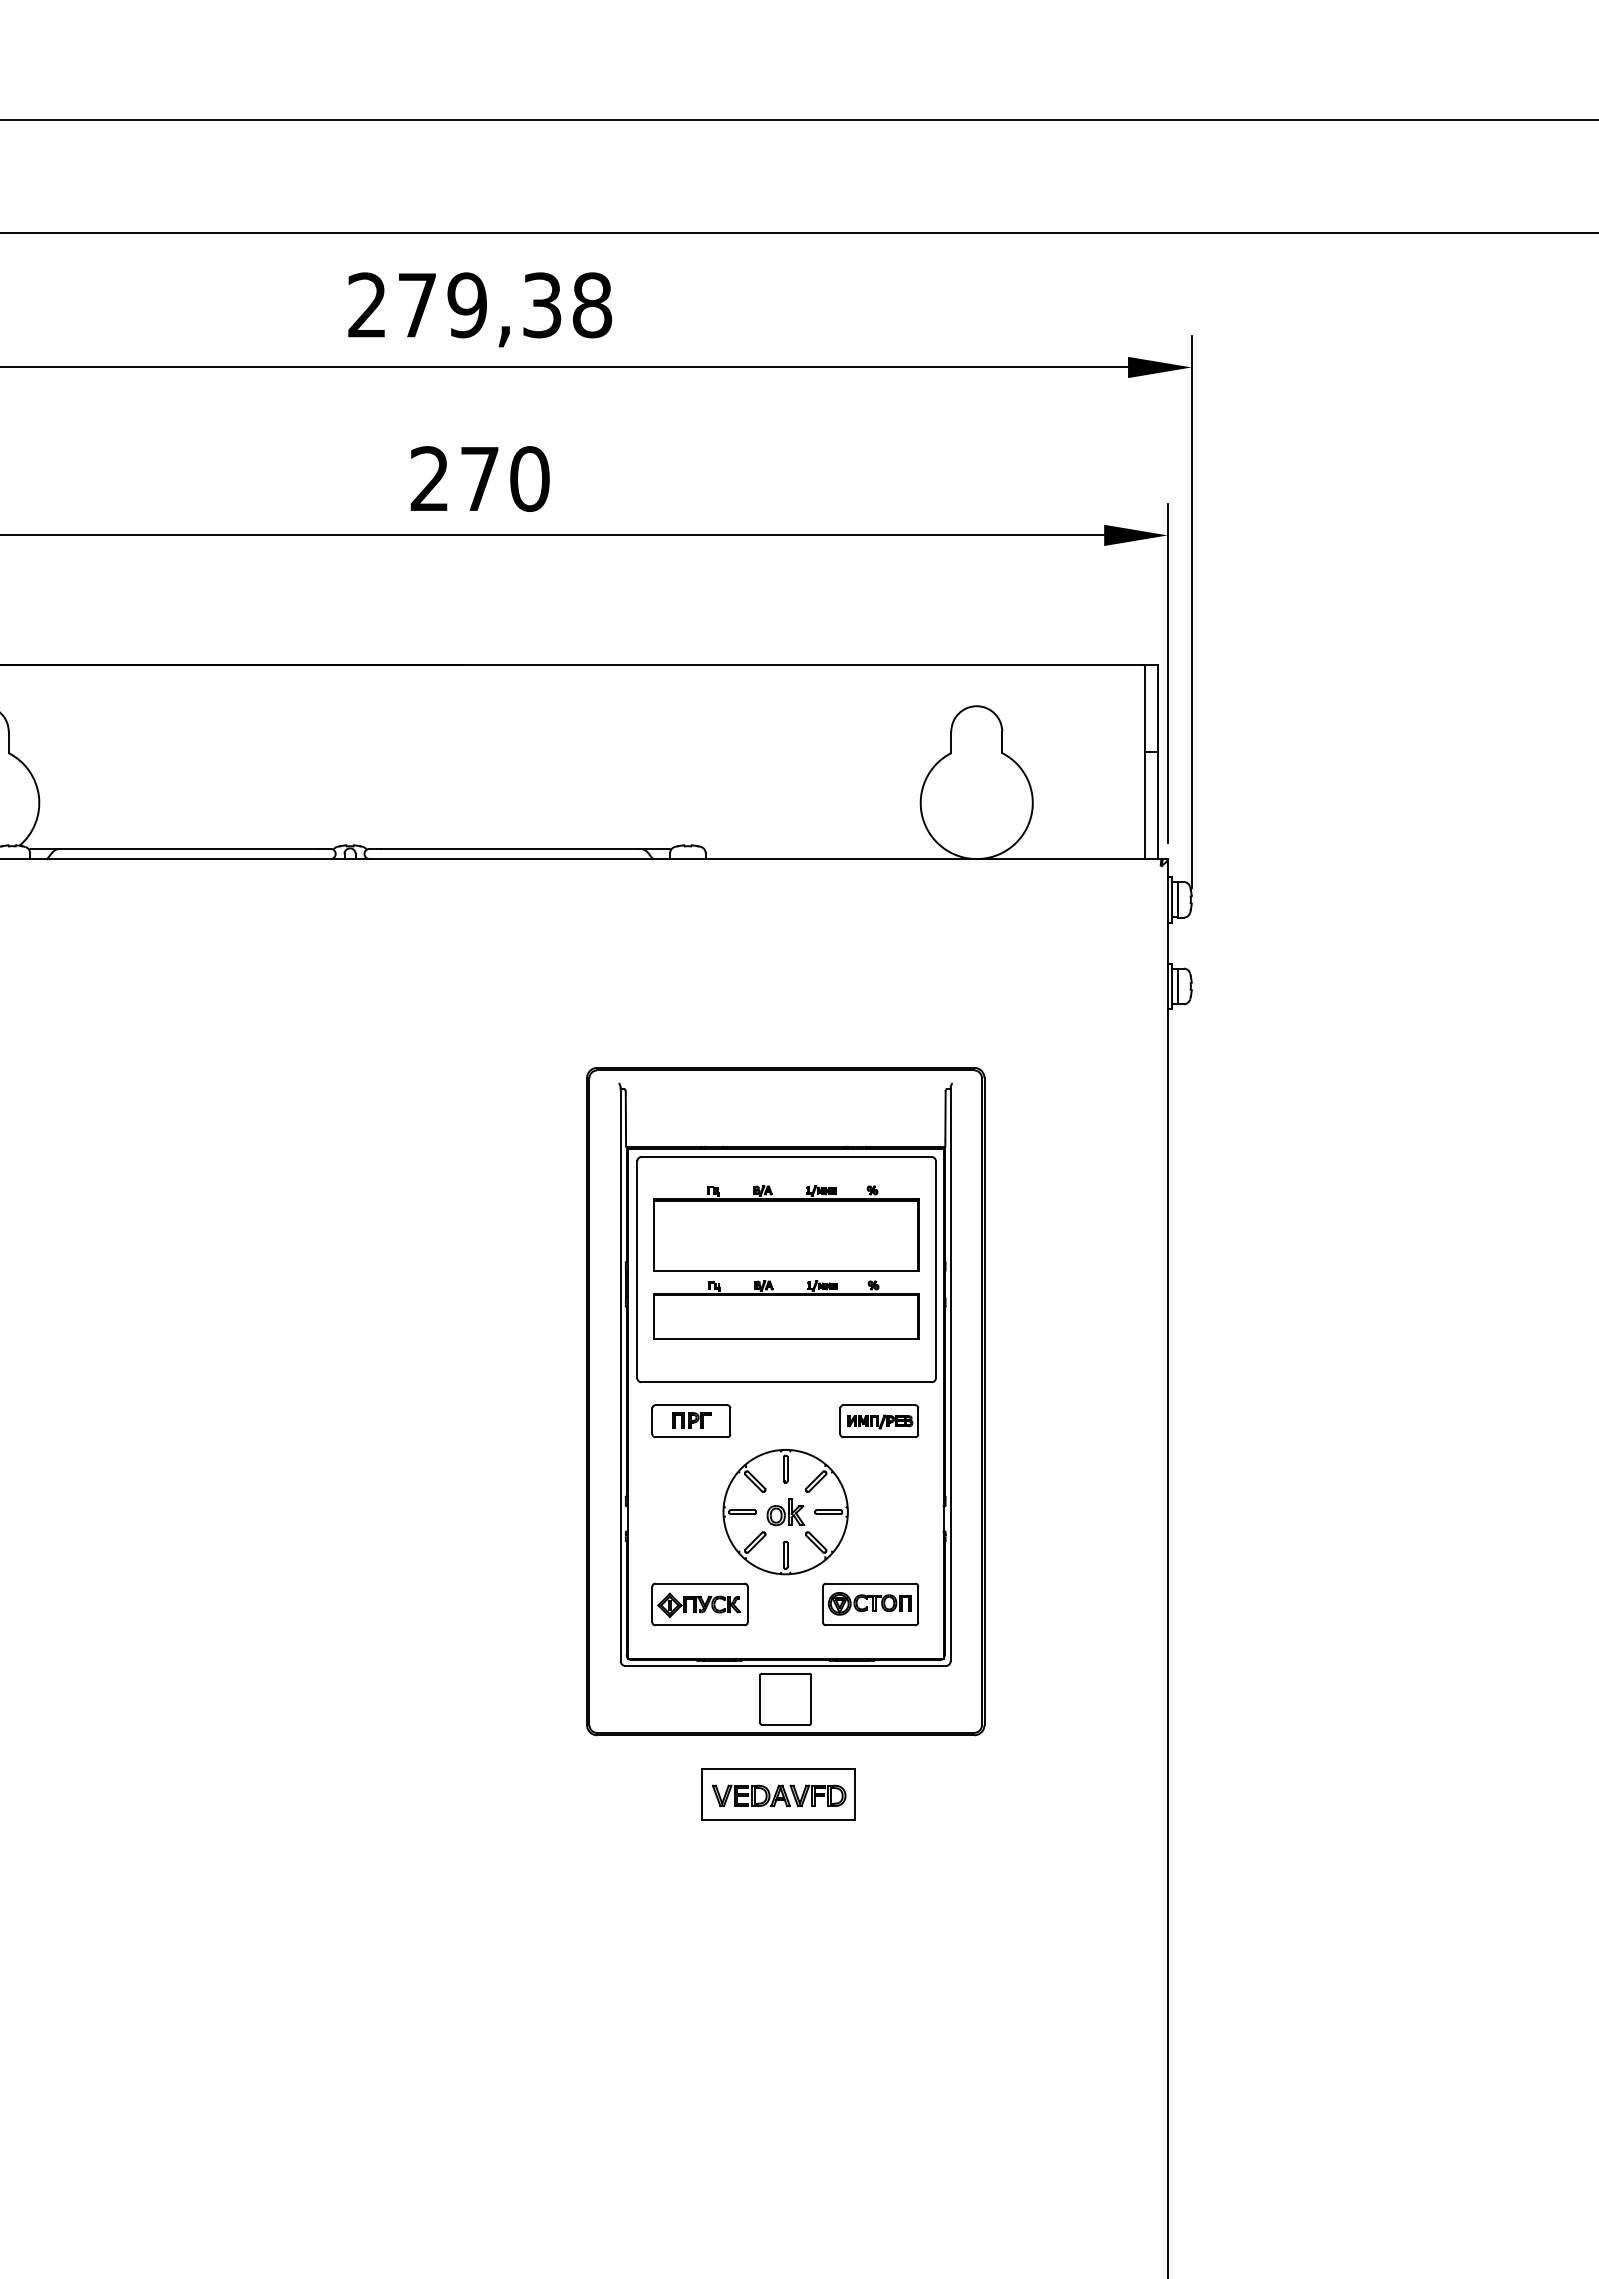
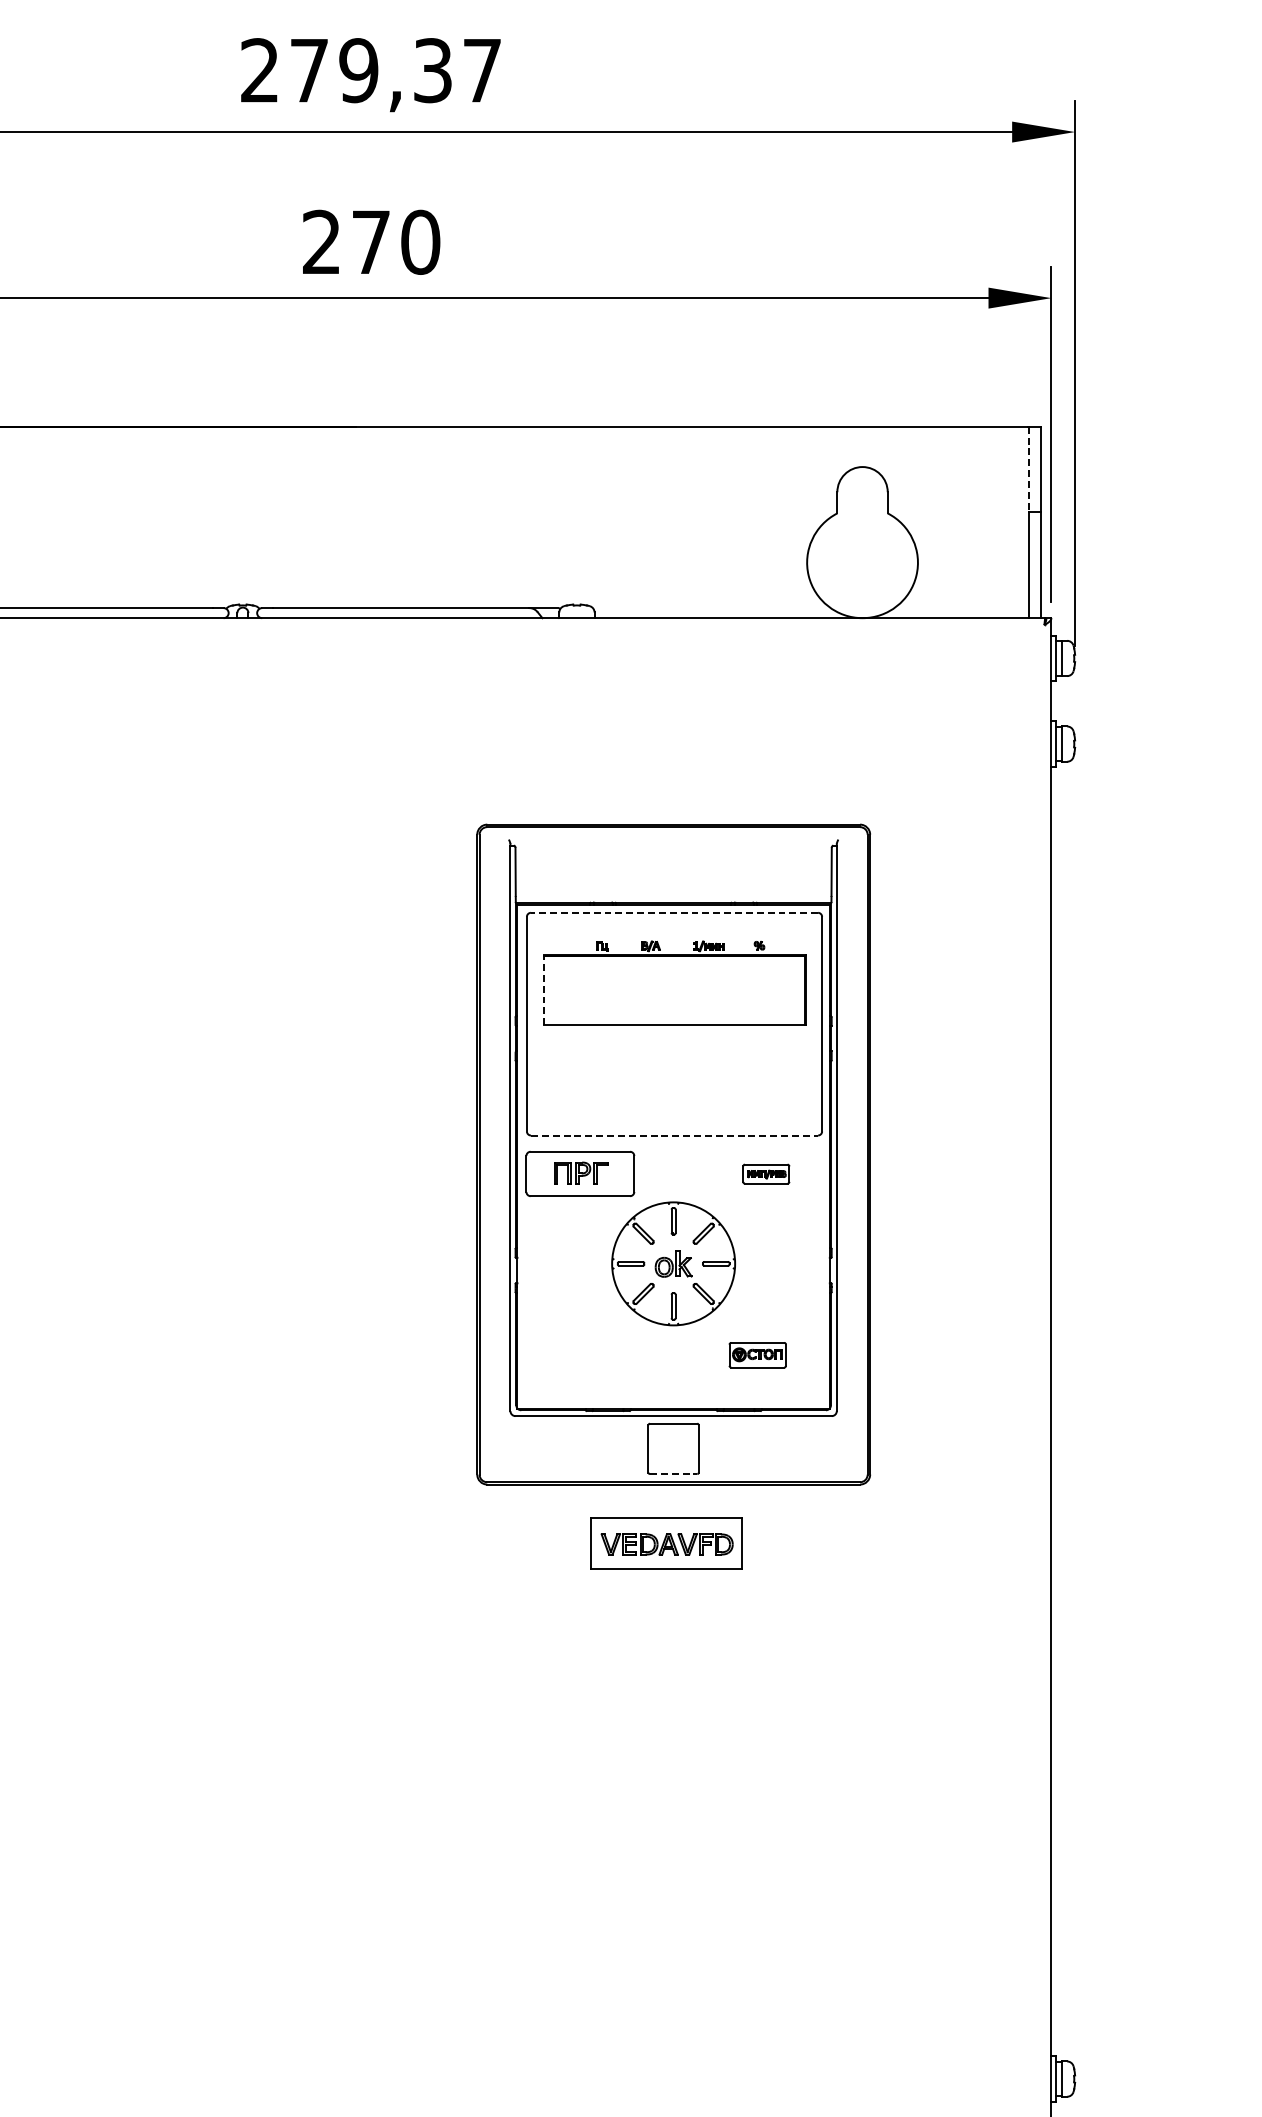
text: (592, 305) -> (482, 70), 279,38 -> 279,37
line: (1144, 709) -> (1028, 470), solid -> dashed
line: (786, 1157) -> (674, 913), solid -> dashed
line: (654, 1235) -> (543, 990), solid -> dashed
part: (786, 1309) -> (674, 1063), removed
line: (787, 1382) -> (675, 1135), solid -> dashed
part: (691, 1421) -> (580, 1174), size x1.4
part: (879, 1421) -> (766, 1174), size x0.6
part: (699, 1604) -> (588, 1355), removed
part: (870, 1604) -> (757, 1355), size x0.6
line: (785, 1724) -> (673, 1473), solid -> dashed

